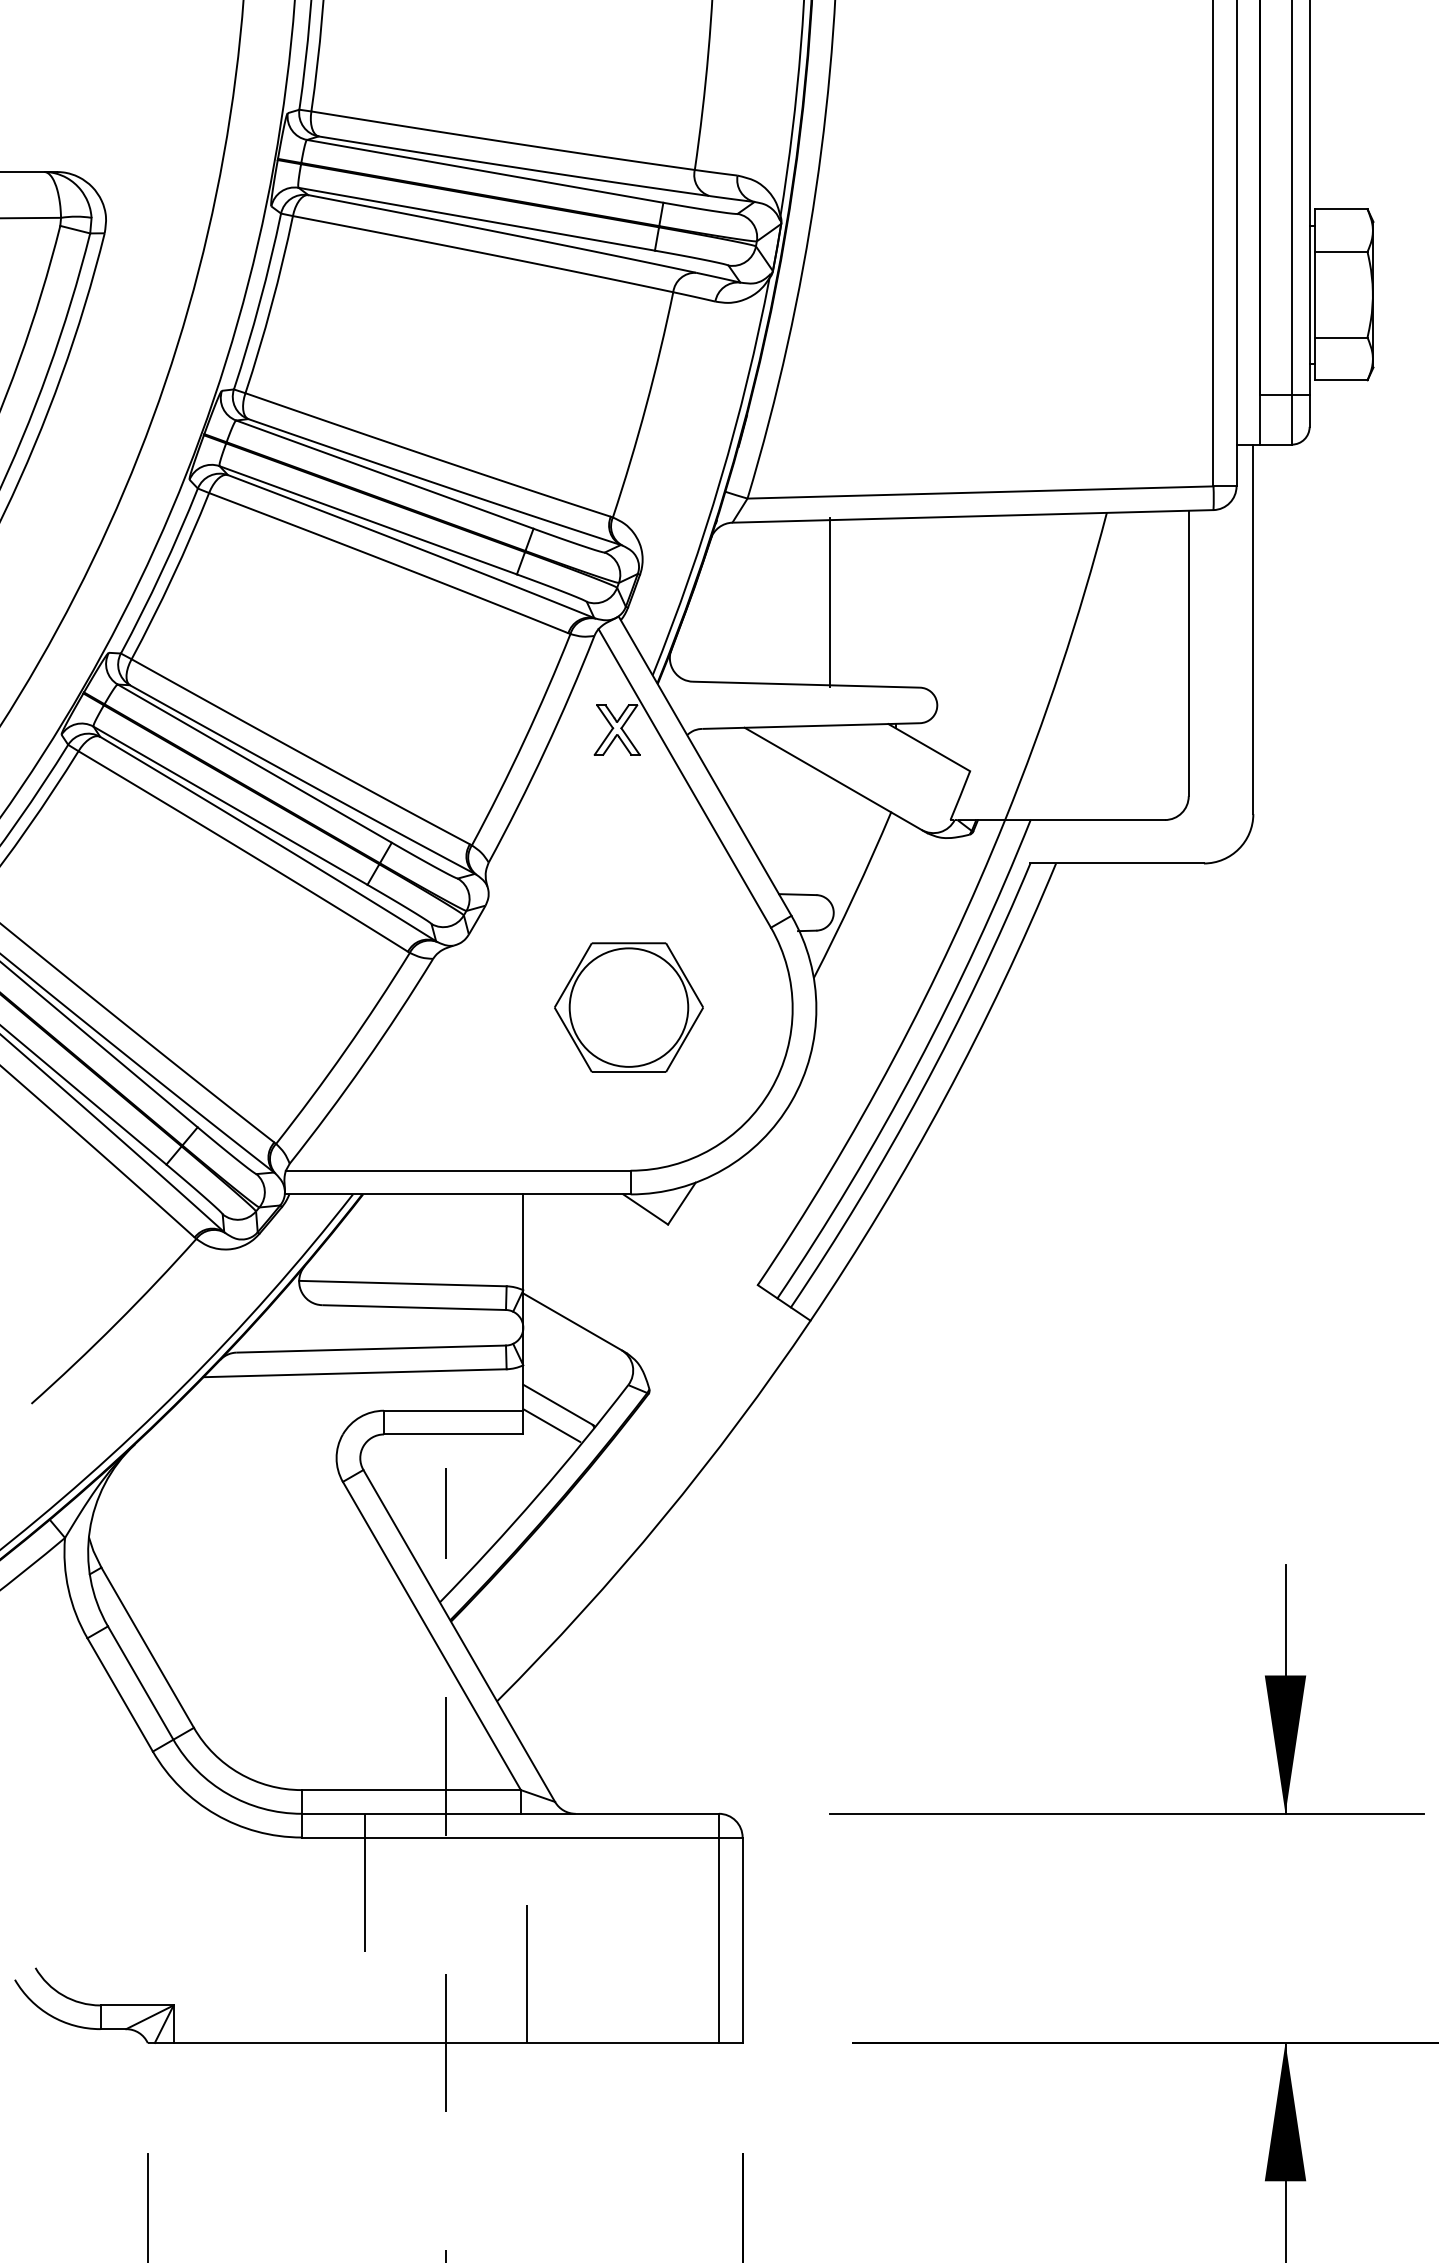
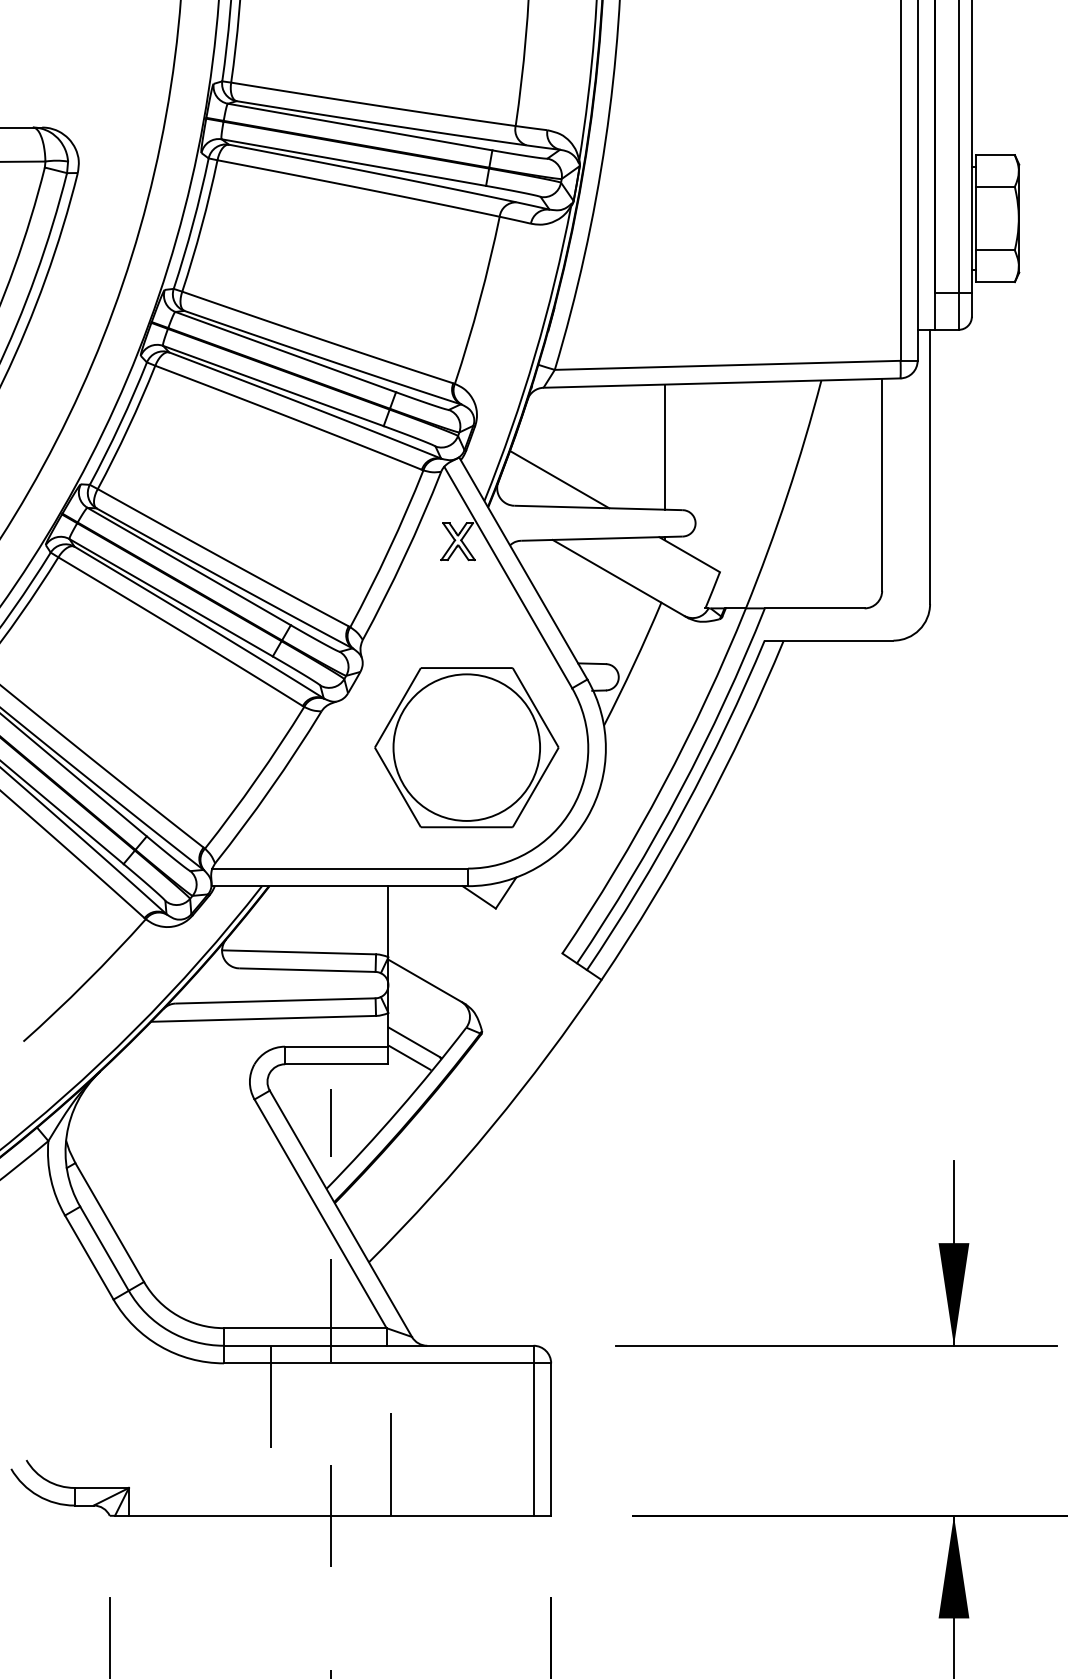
line: (829, 602) -> (664, 446), moved
line: (753, 646) -> (559, 479), added
part: (628, 1007) -> (466, 747), size x1.67

